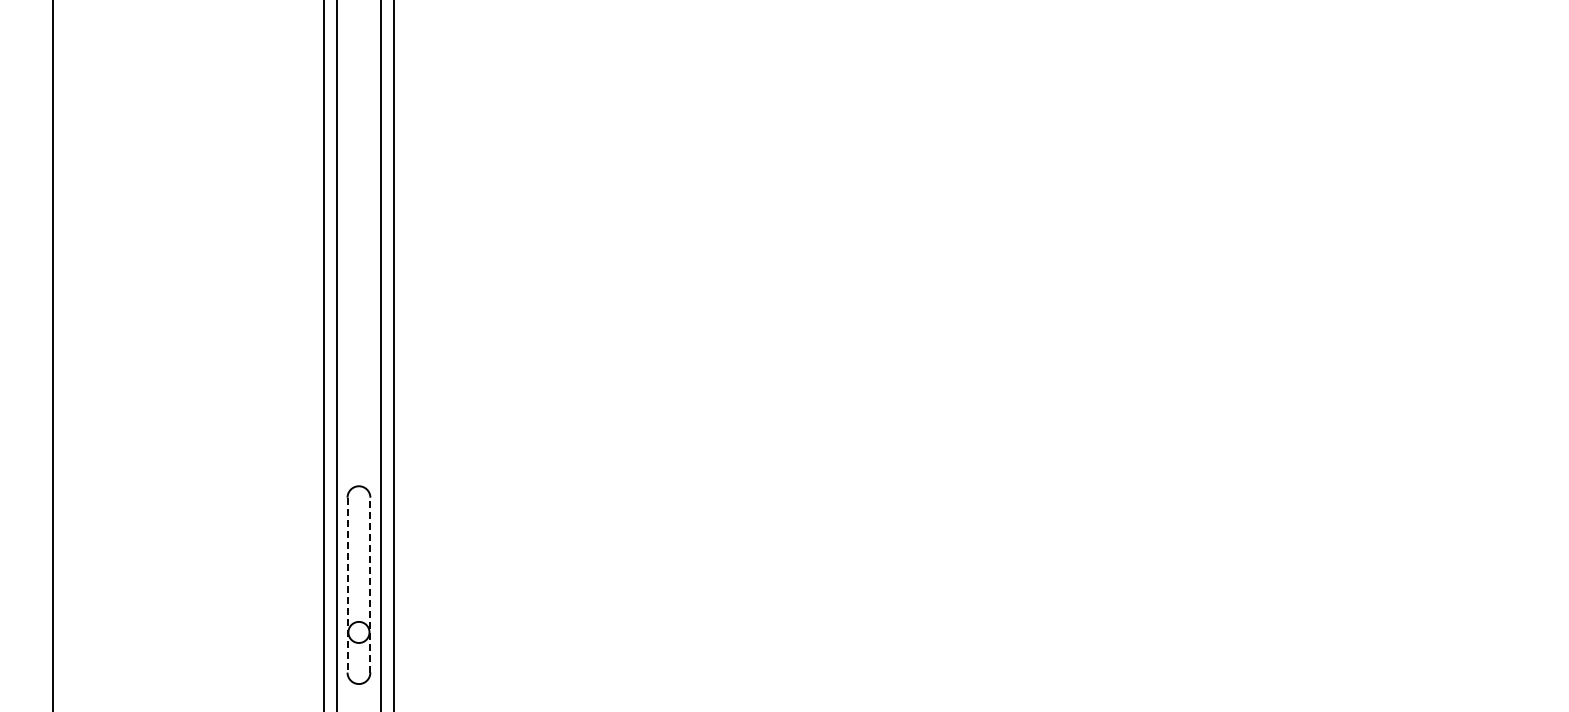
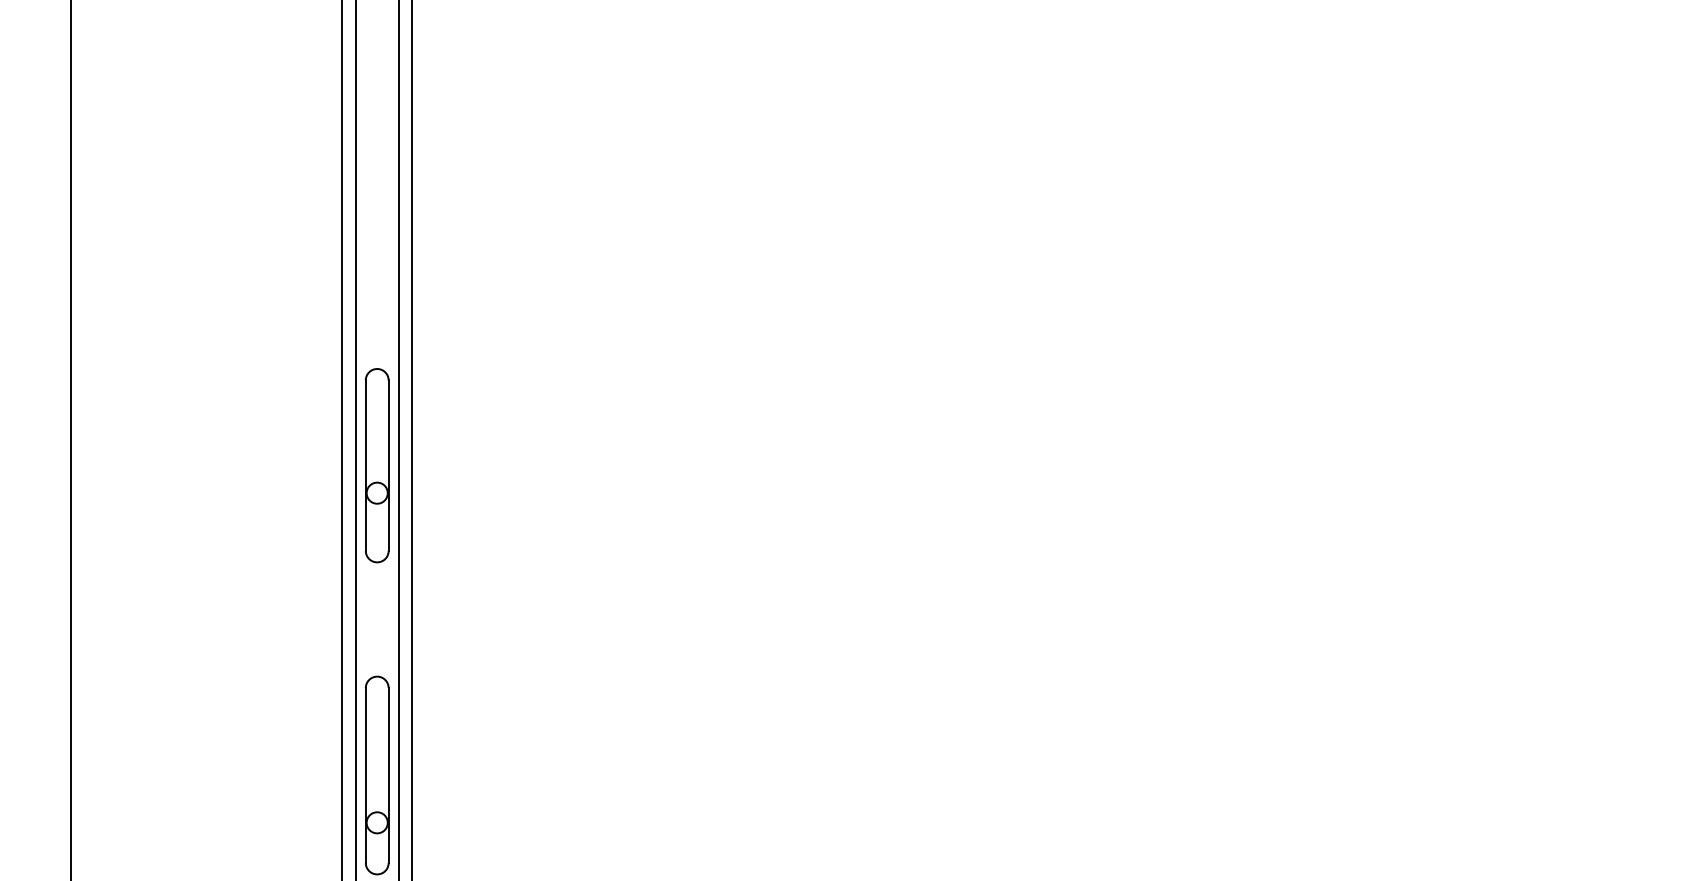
part: (358, 275) -> (376, 465), added
line: (370, 585) -> (388, 775), dashed -> solid
line: (347, 586) -> (365, 776), dashed -> solid

